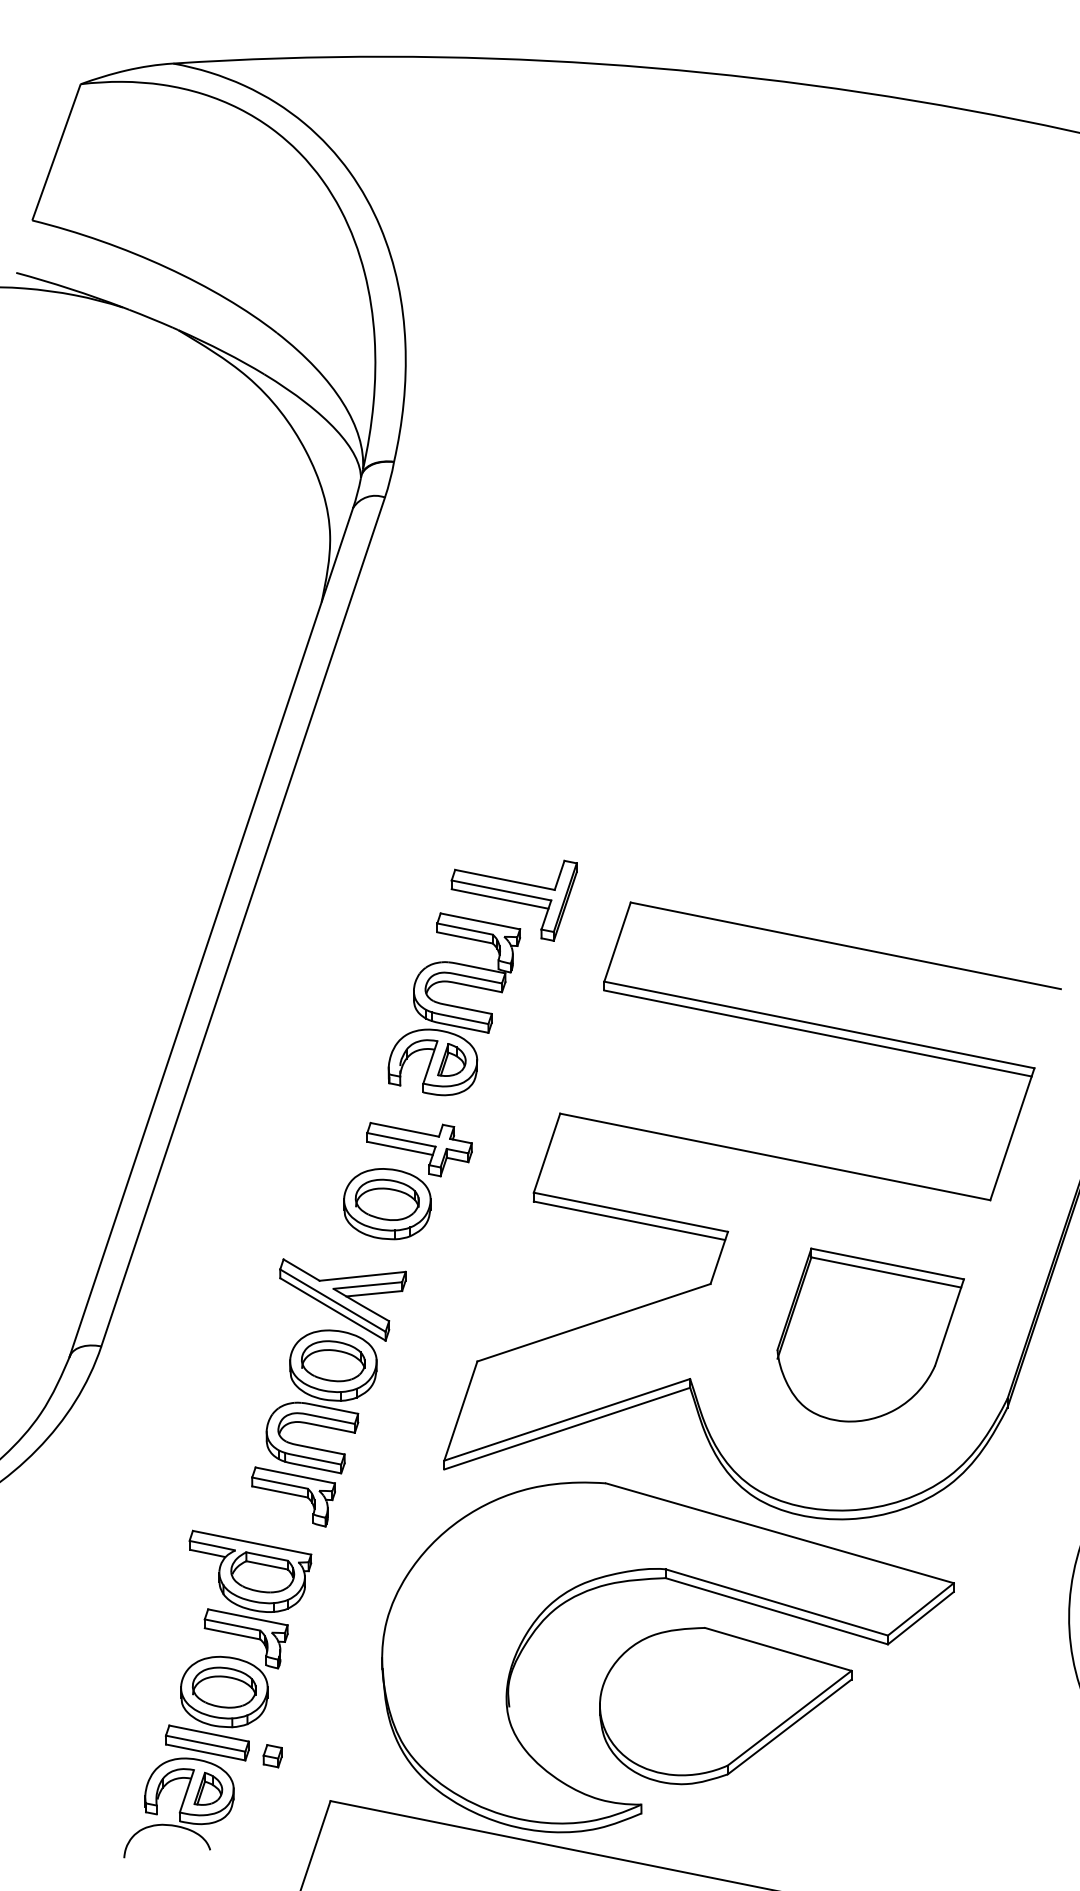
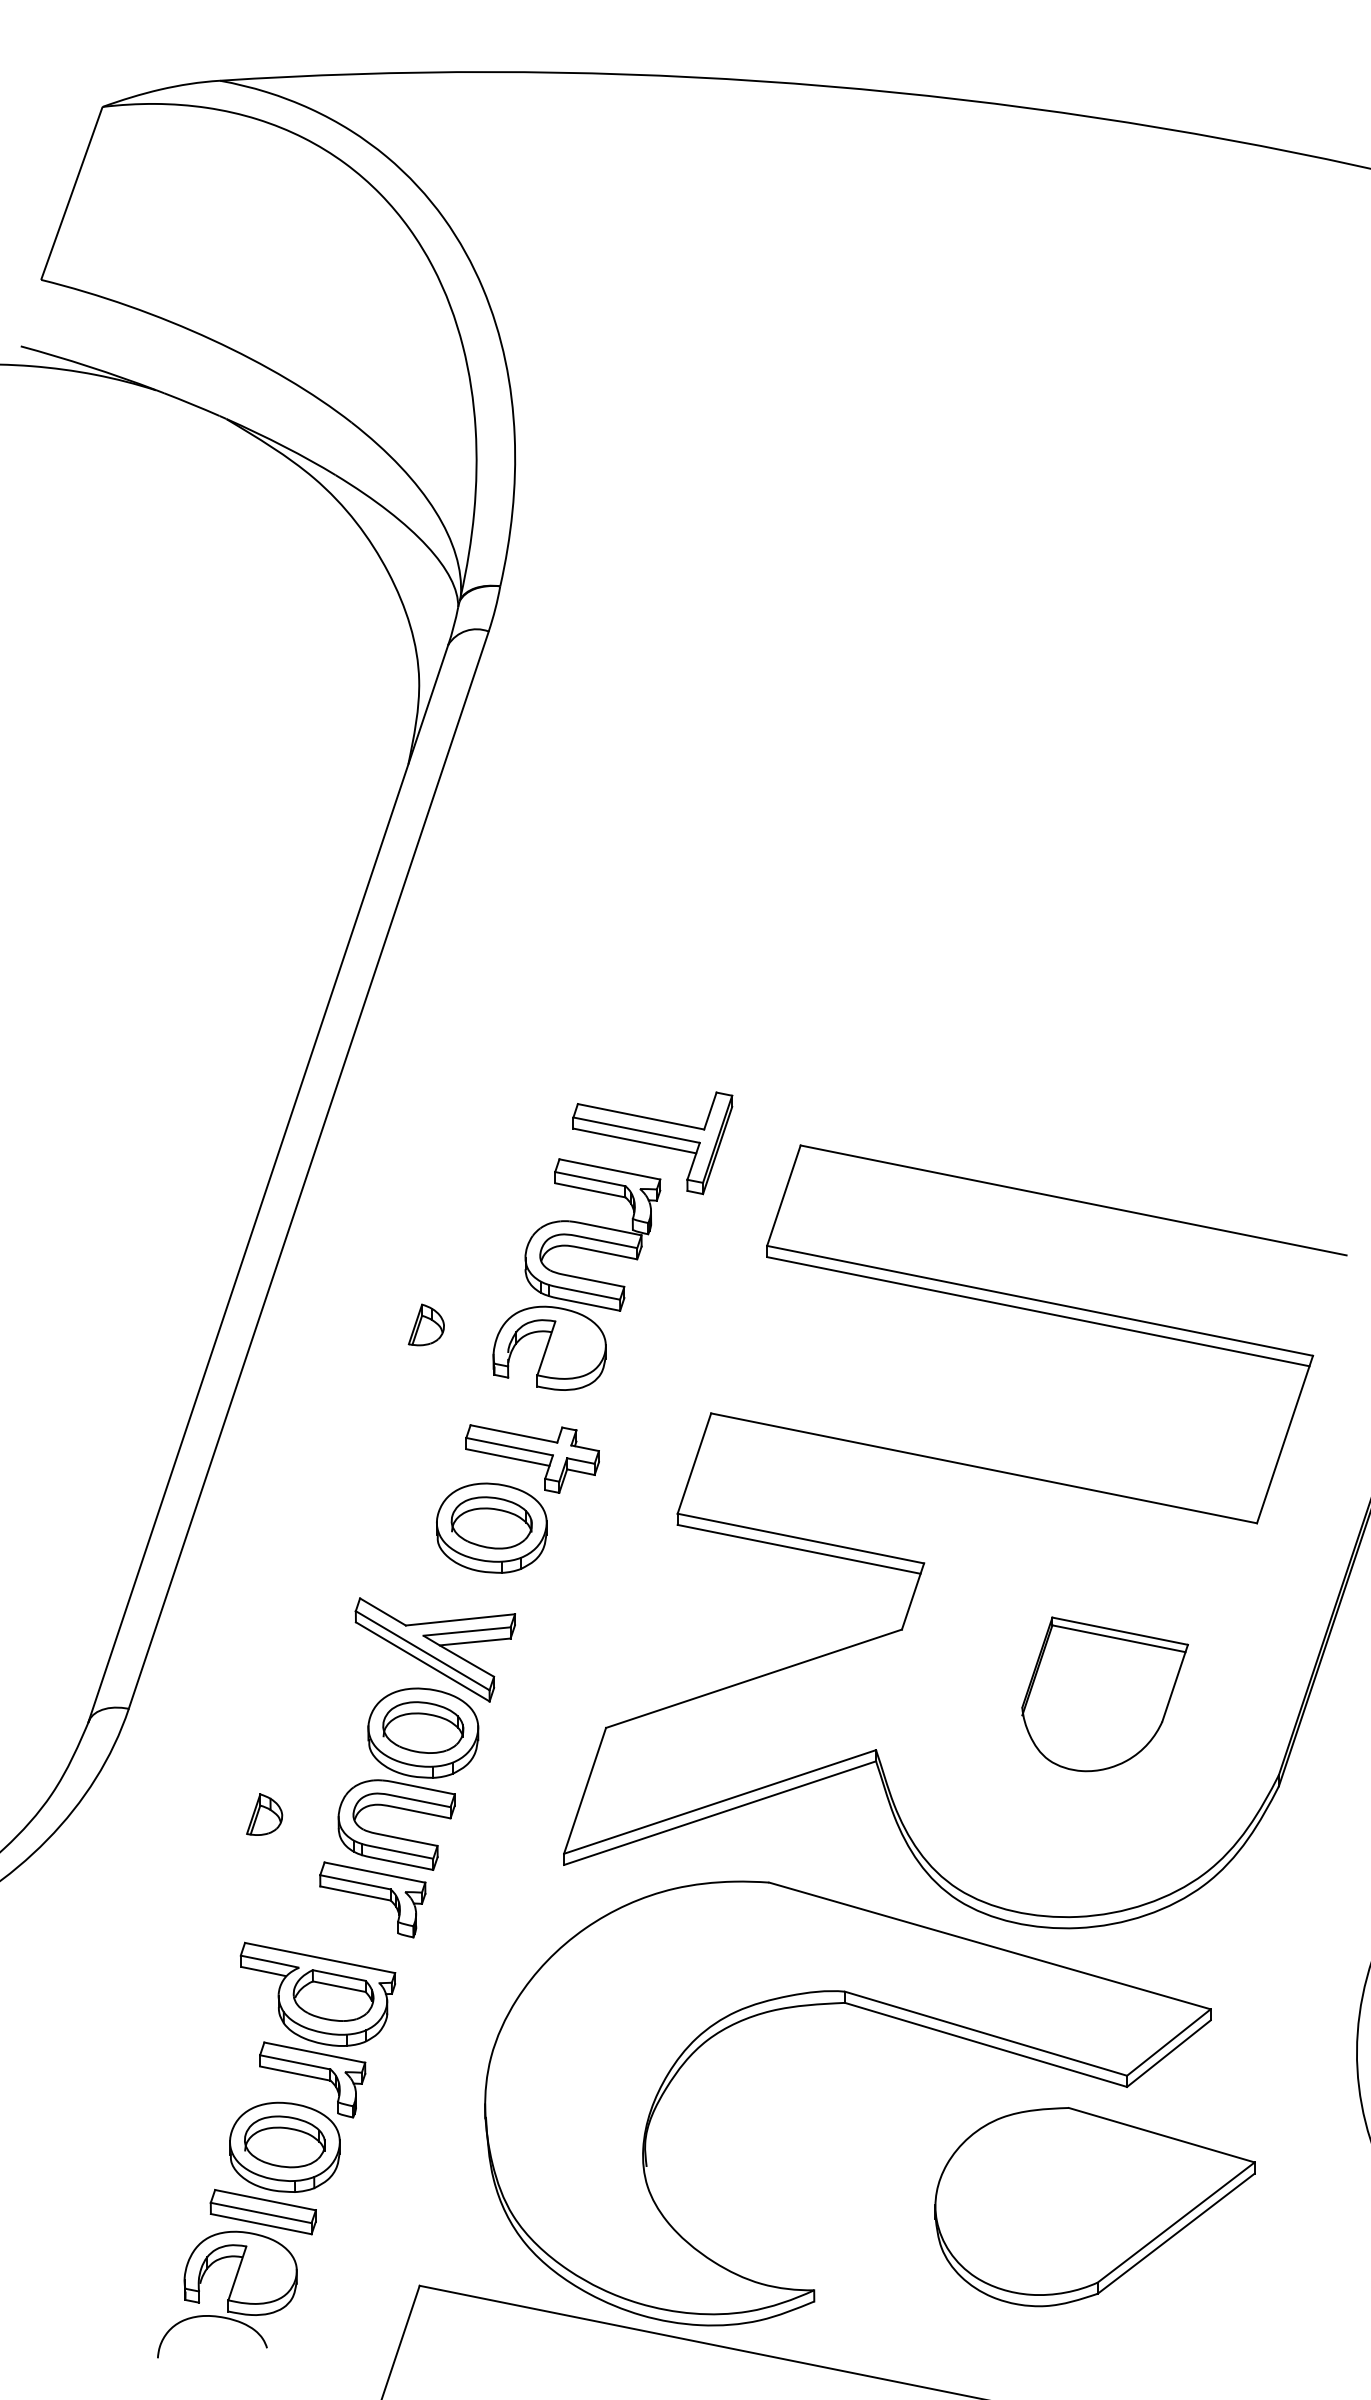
part: (451, 1059) -> (425, 1324), moved
part: (870, 1334) -> (1104, 1693), size x0.7
part: (725, 1706) -> (1094, 2207), moved
part: (272, 1756) -> (346, 2229), removed
part: (208, 1788) -> (264, 1814), moved

